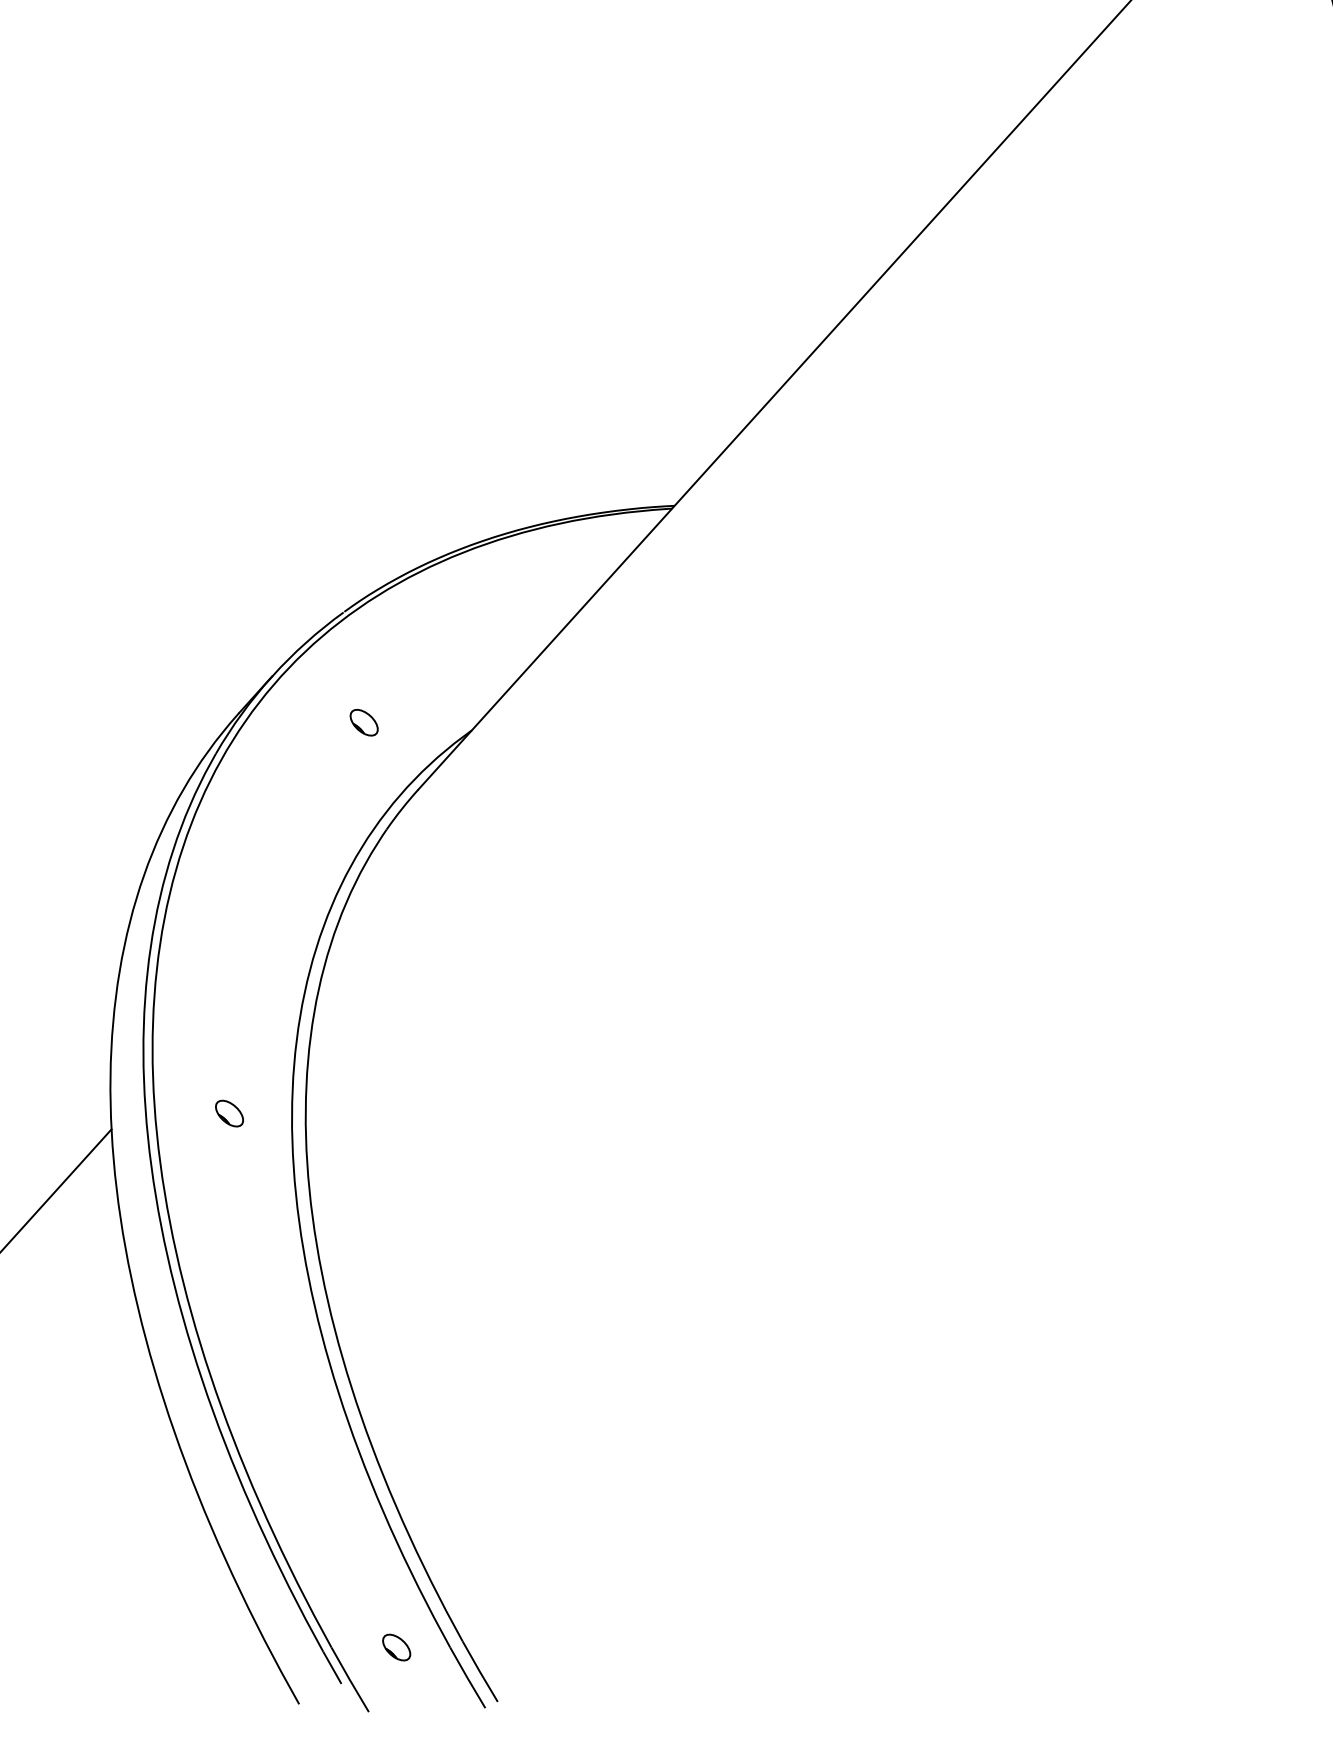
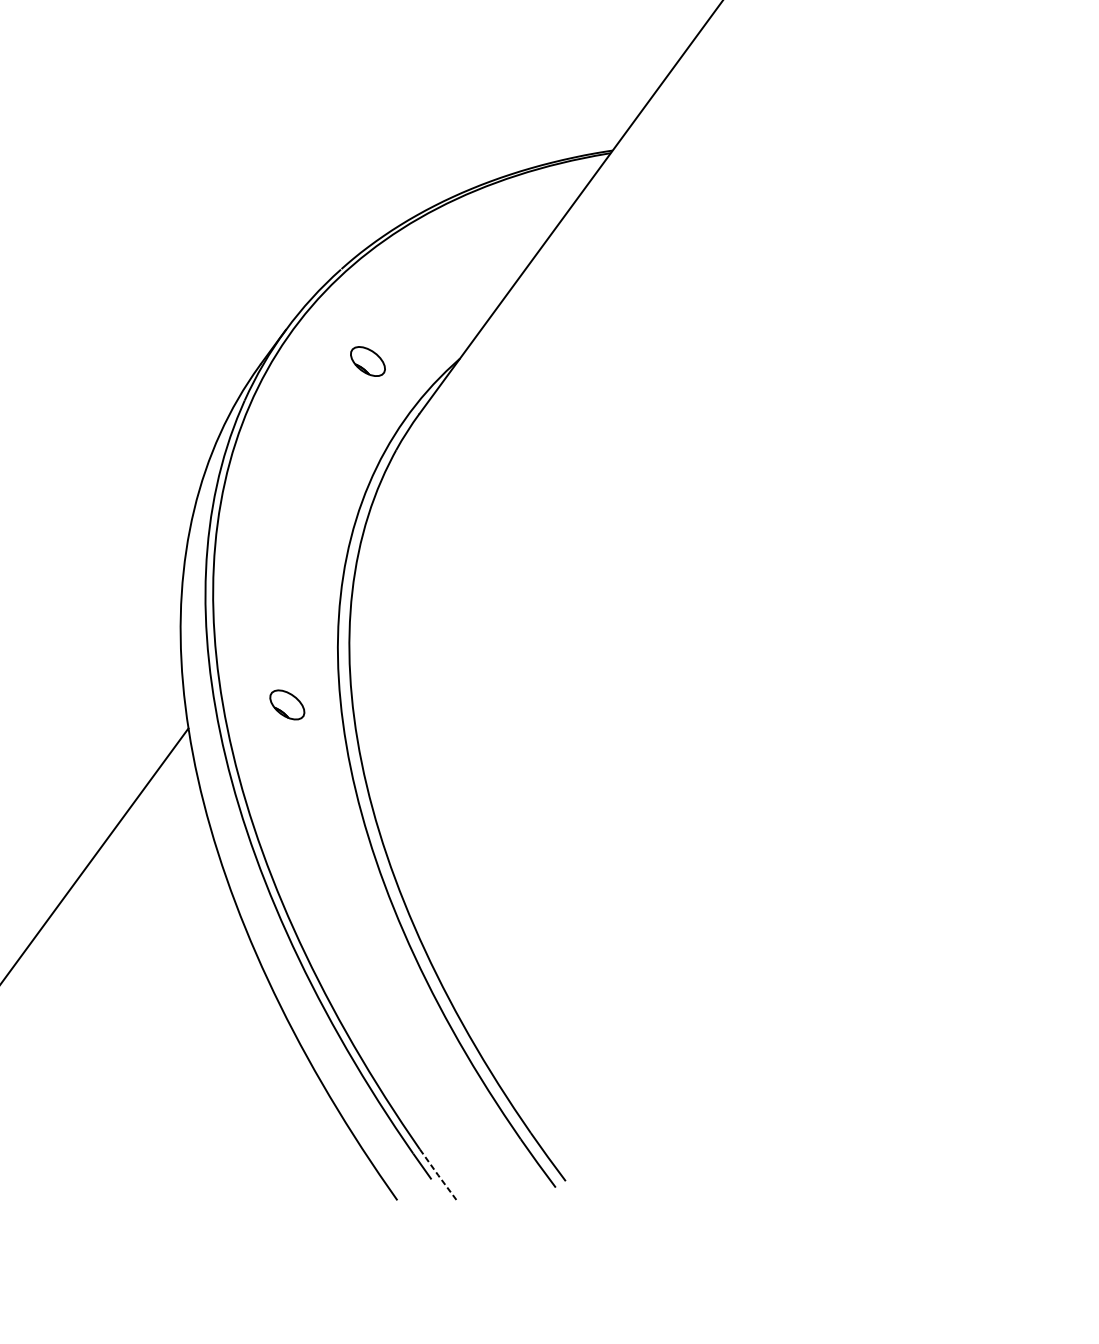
part: (363, 722) -> (367, 361), size x1.4
part: (229, 1113) -> (287, 704), size x1.4
part: (396, 1647) -> (475, 1143), removed
line: (349, 1679) -> (437, 1174), solid -> dashed

